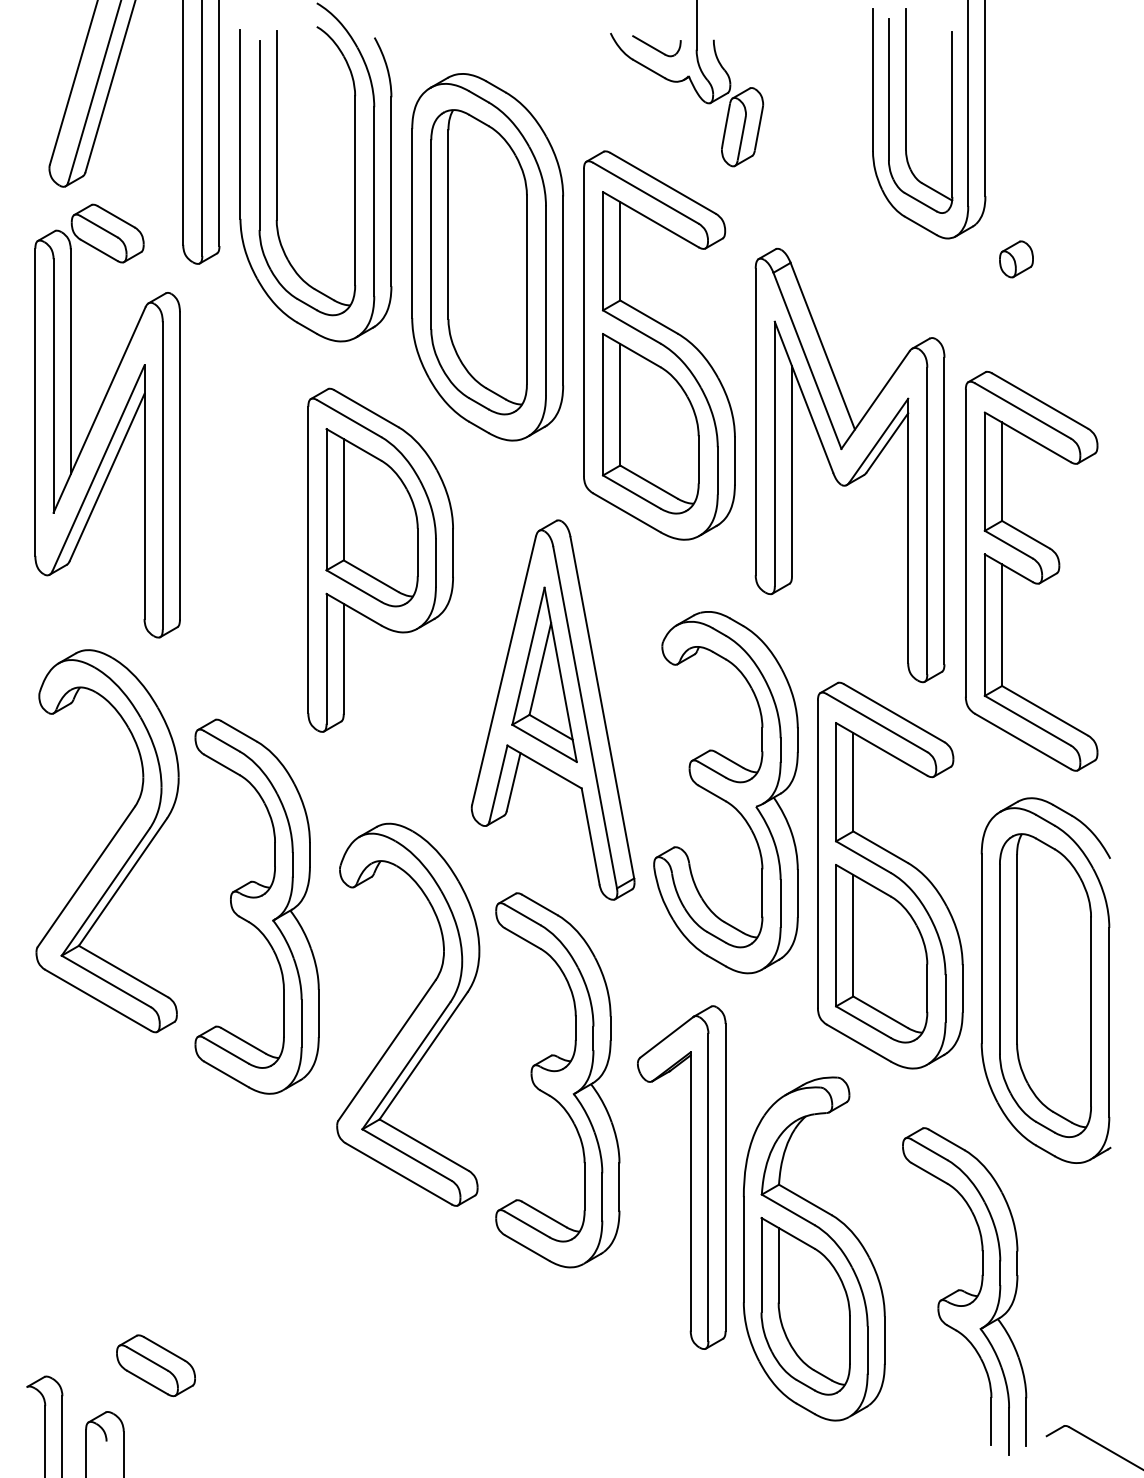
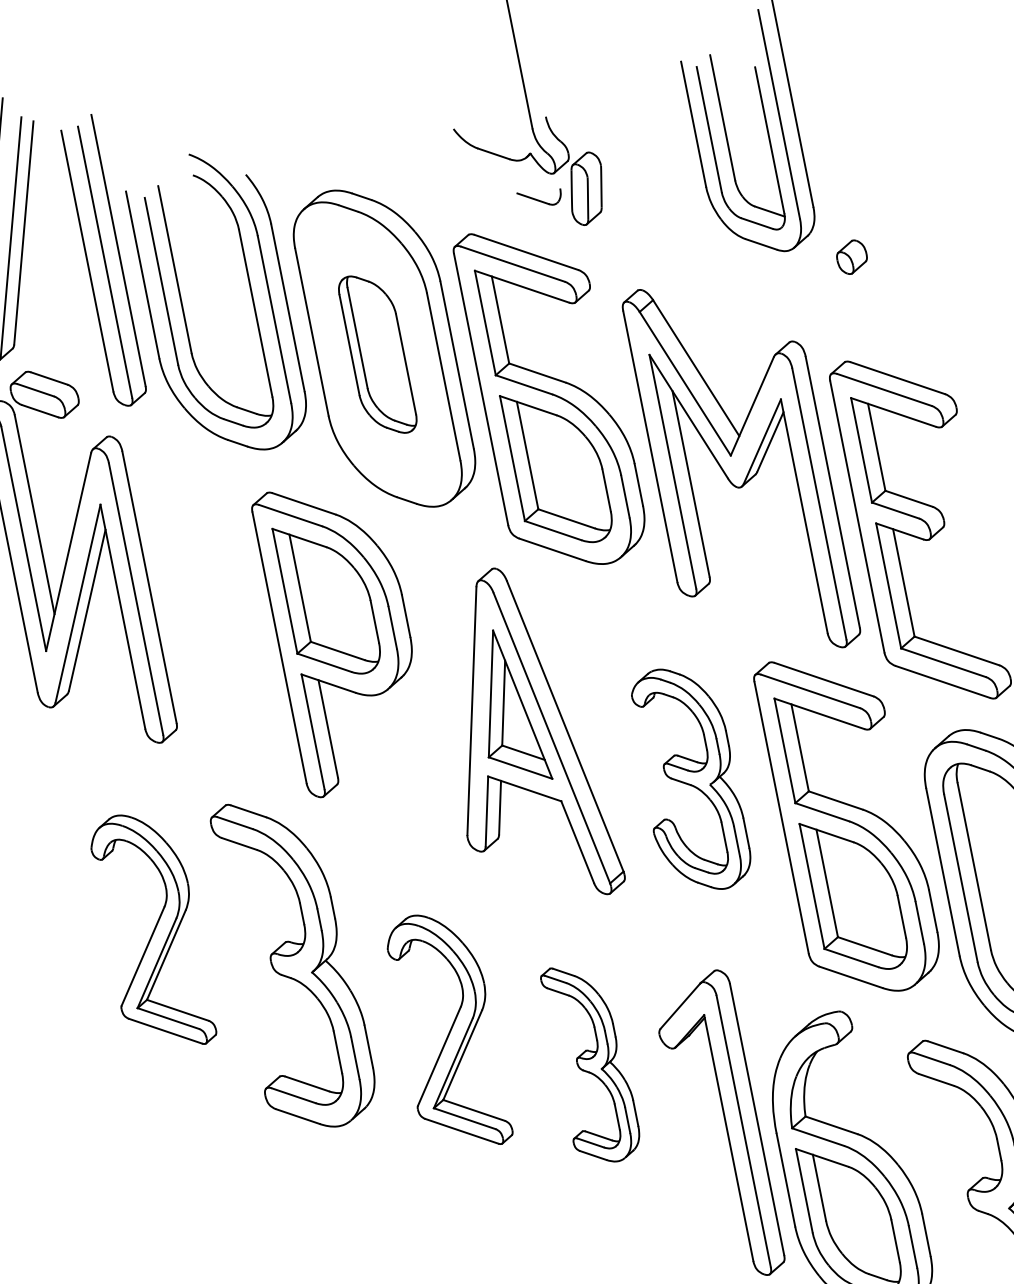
part: (656, 46) -> (539, 198), moved
part: (478, 262) -> (377, 354), size x0.6
part: (725, 792) -> (689, 779), size x0.7
part: (107, 841) -> (151, 931), size x0.7
part: (408, 1014) -> (448, 1031), size x0.7
part: (557, 1080) -> (591, 1063), size x0.6

